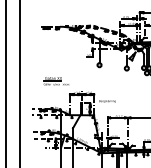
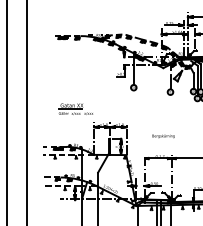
text: (107, 101) -> (163, 136), moved

